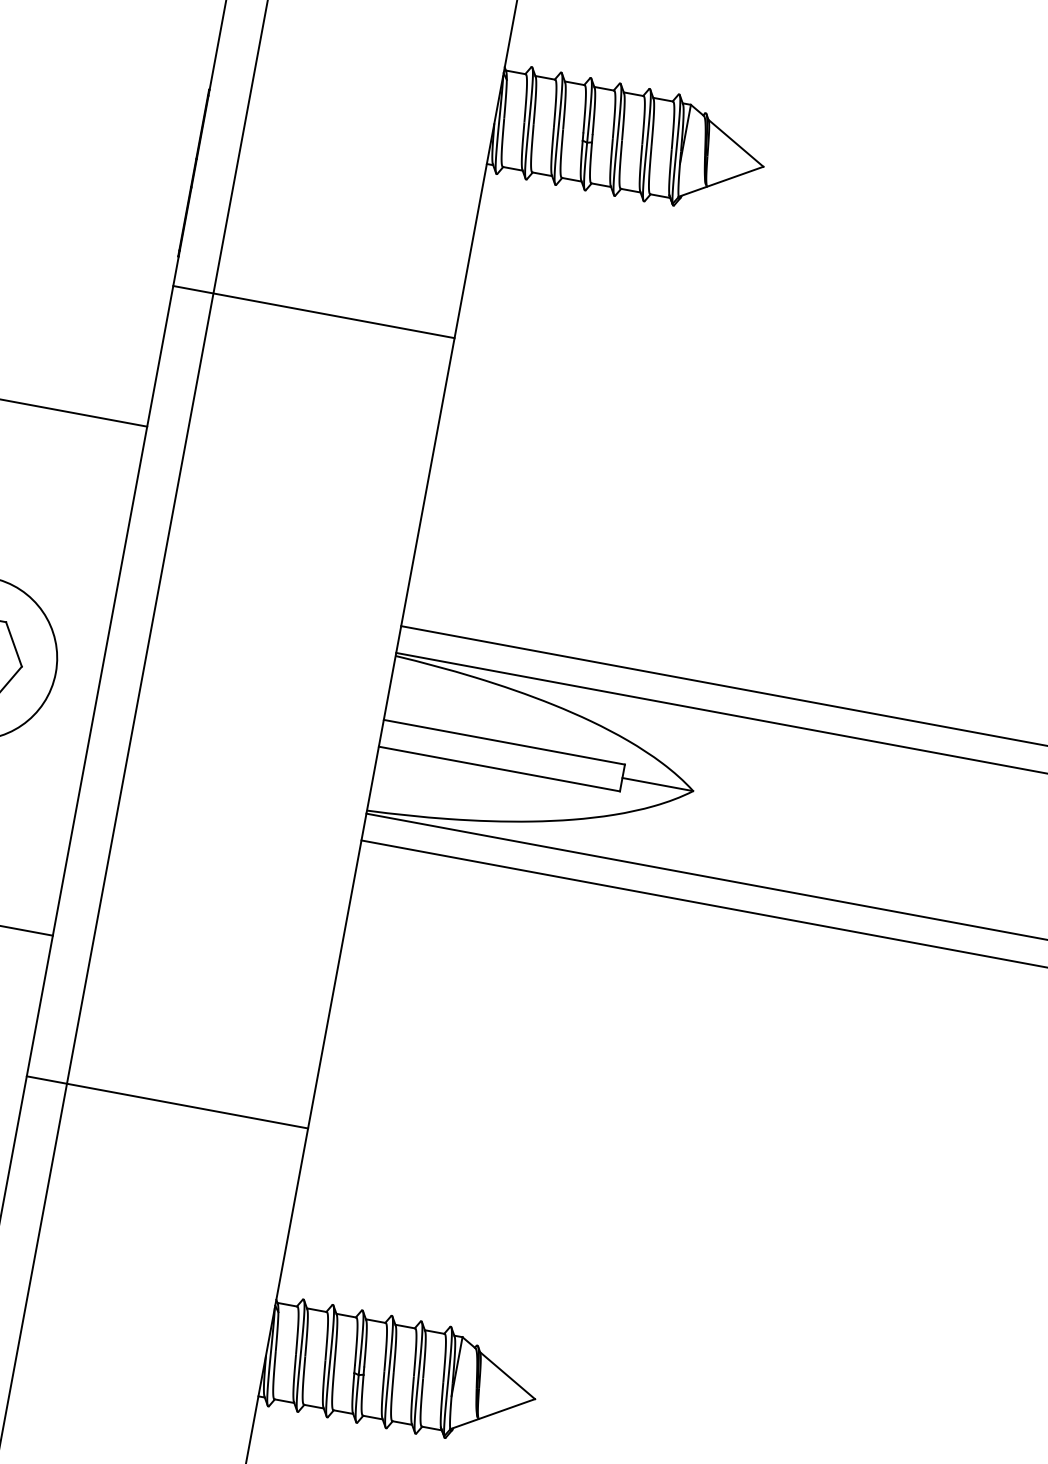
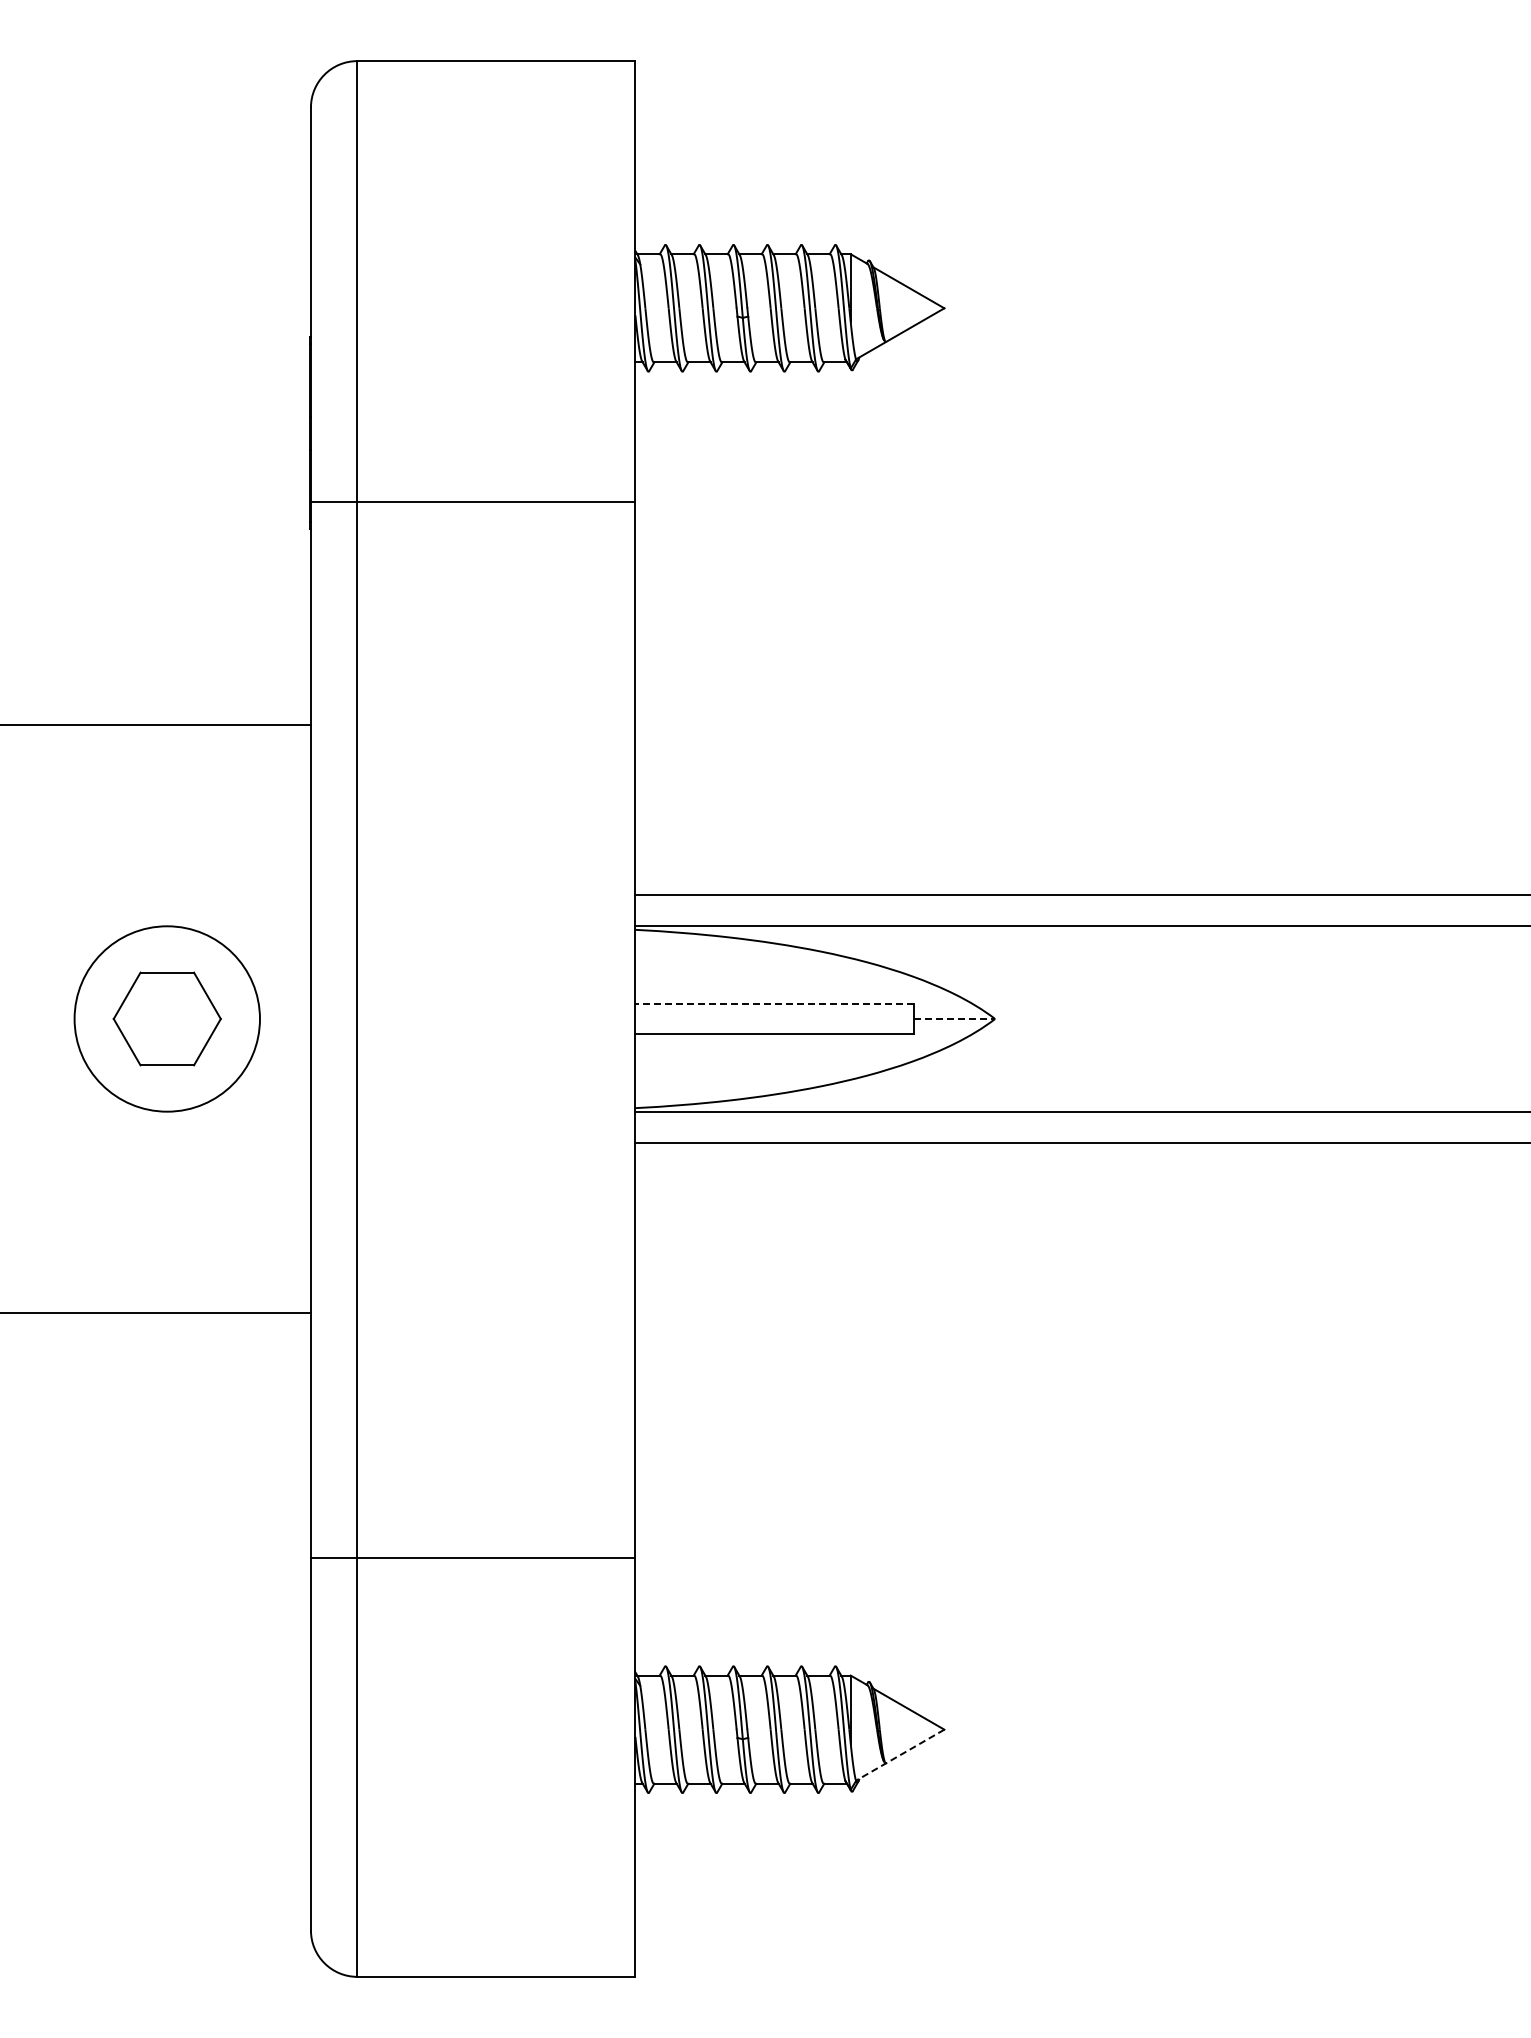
line: (313, 312) -> (472, 502), moved
line: (503, 742) -> (773, 1003), solid -> dashed
line: (657, 785) -> (954, 1019), solid -> dashed
line: (166, 1102) -> (472, 1557), moved
line: (491, 1414) -> (899, 1755), solid -> dashed

